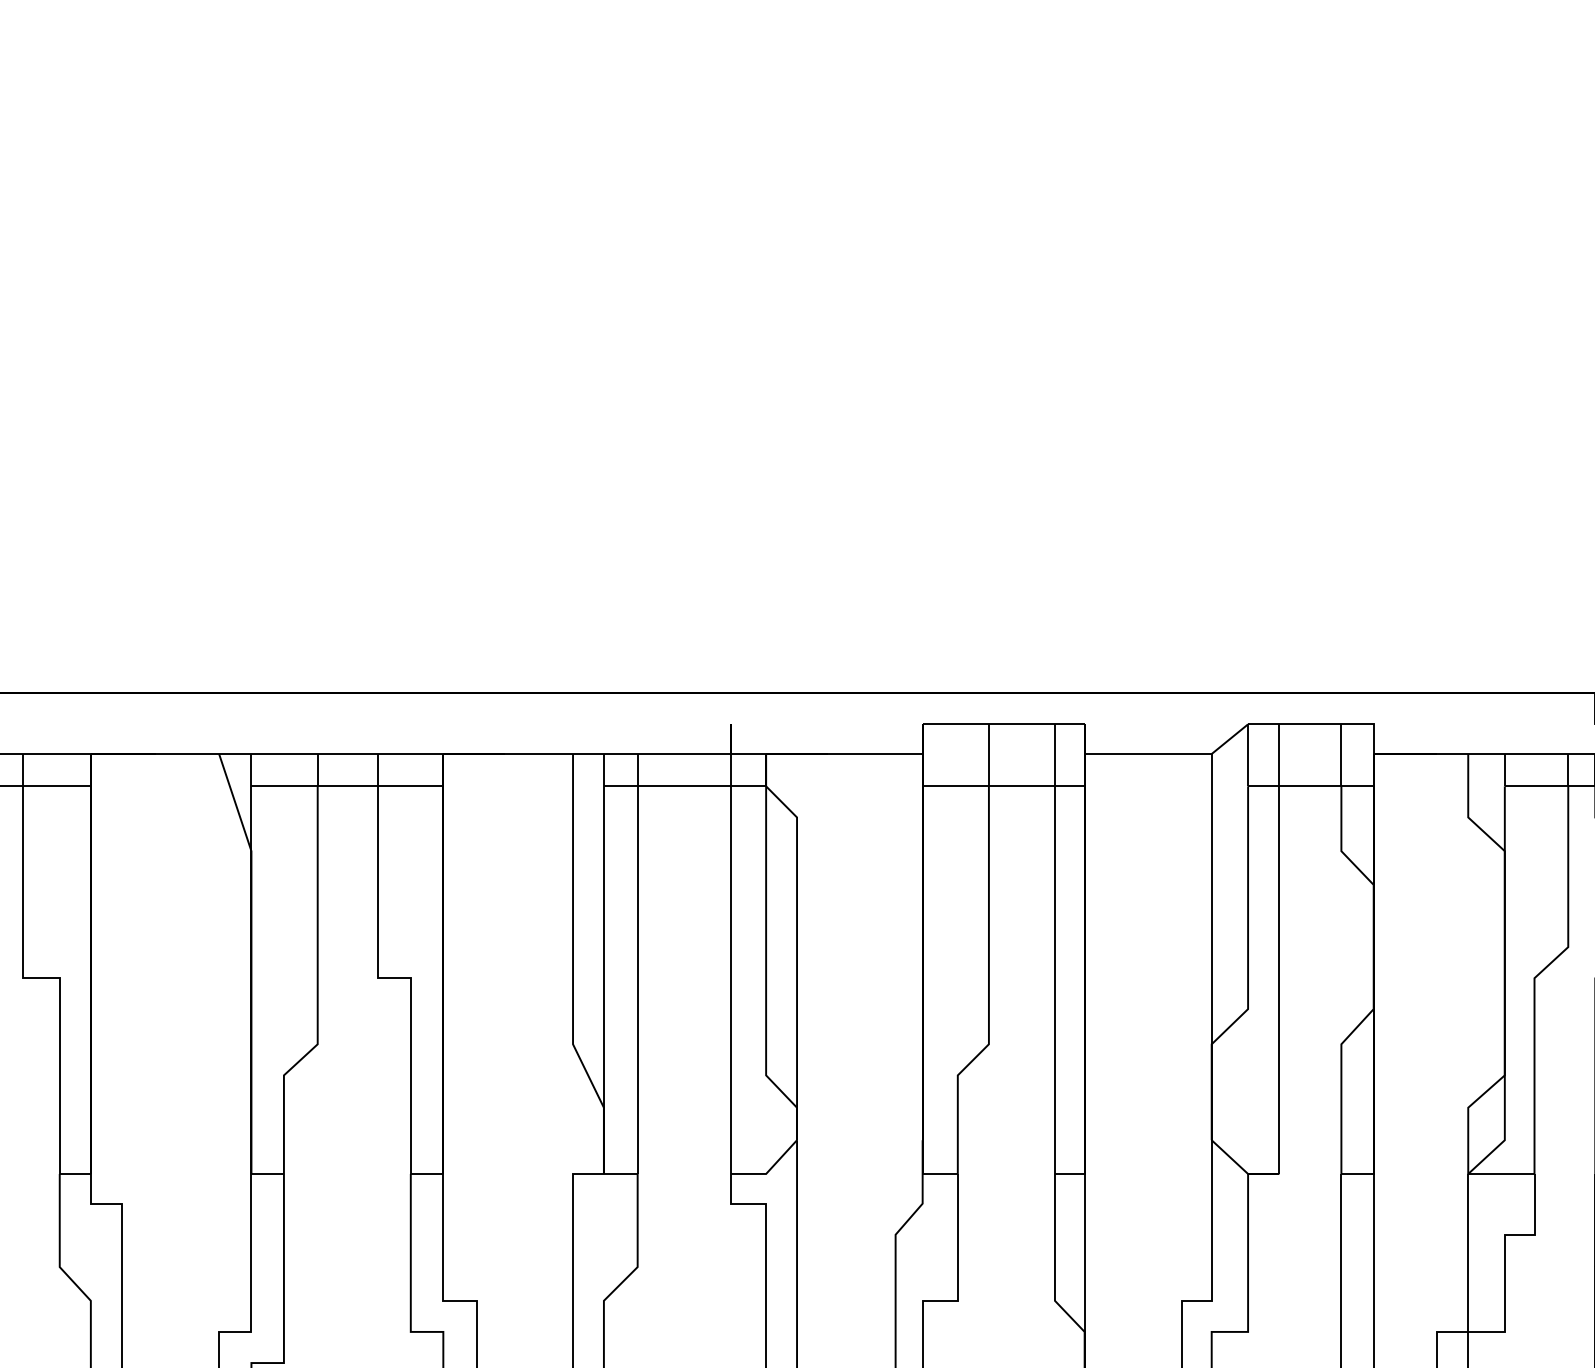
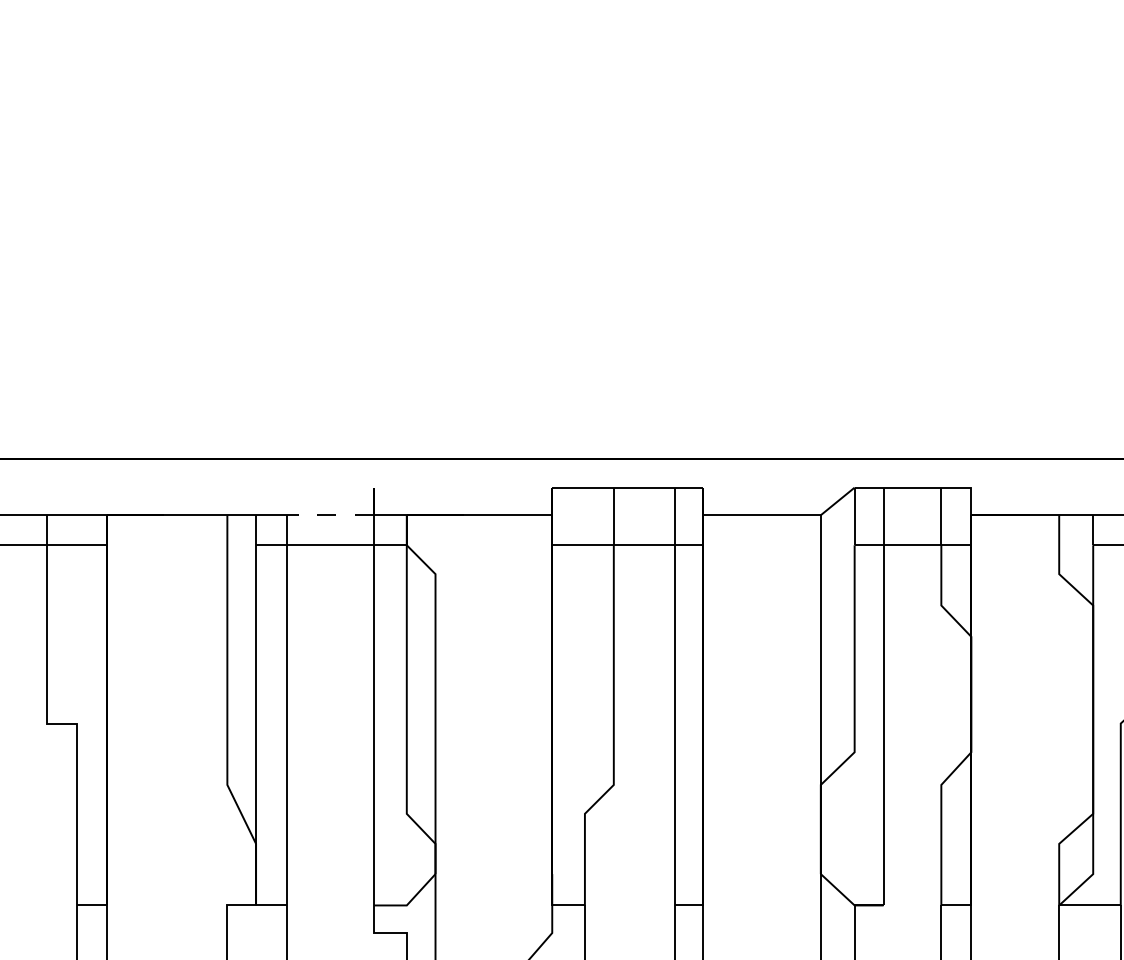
line: (684, 754) -> (330, 515), solid -> dashed

